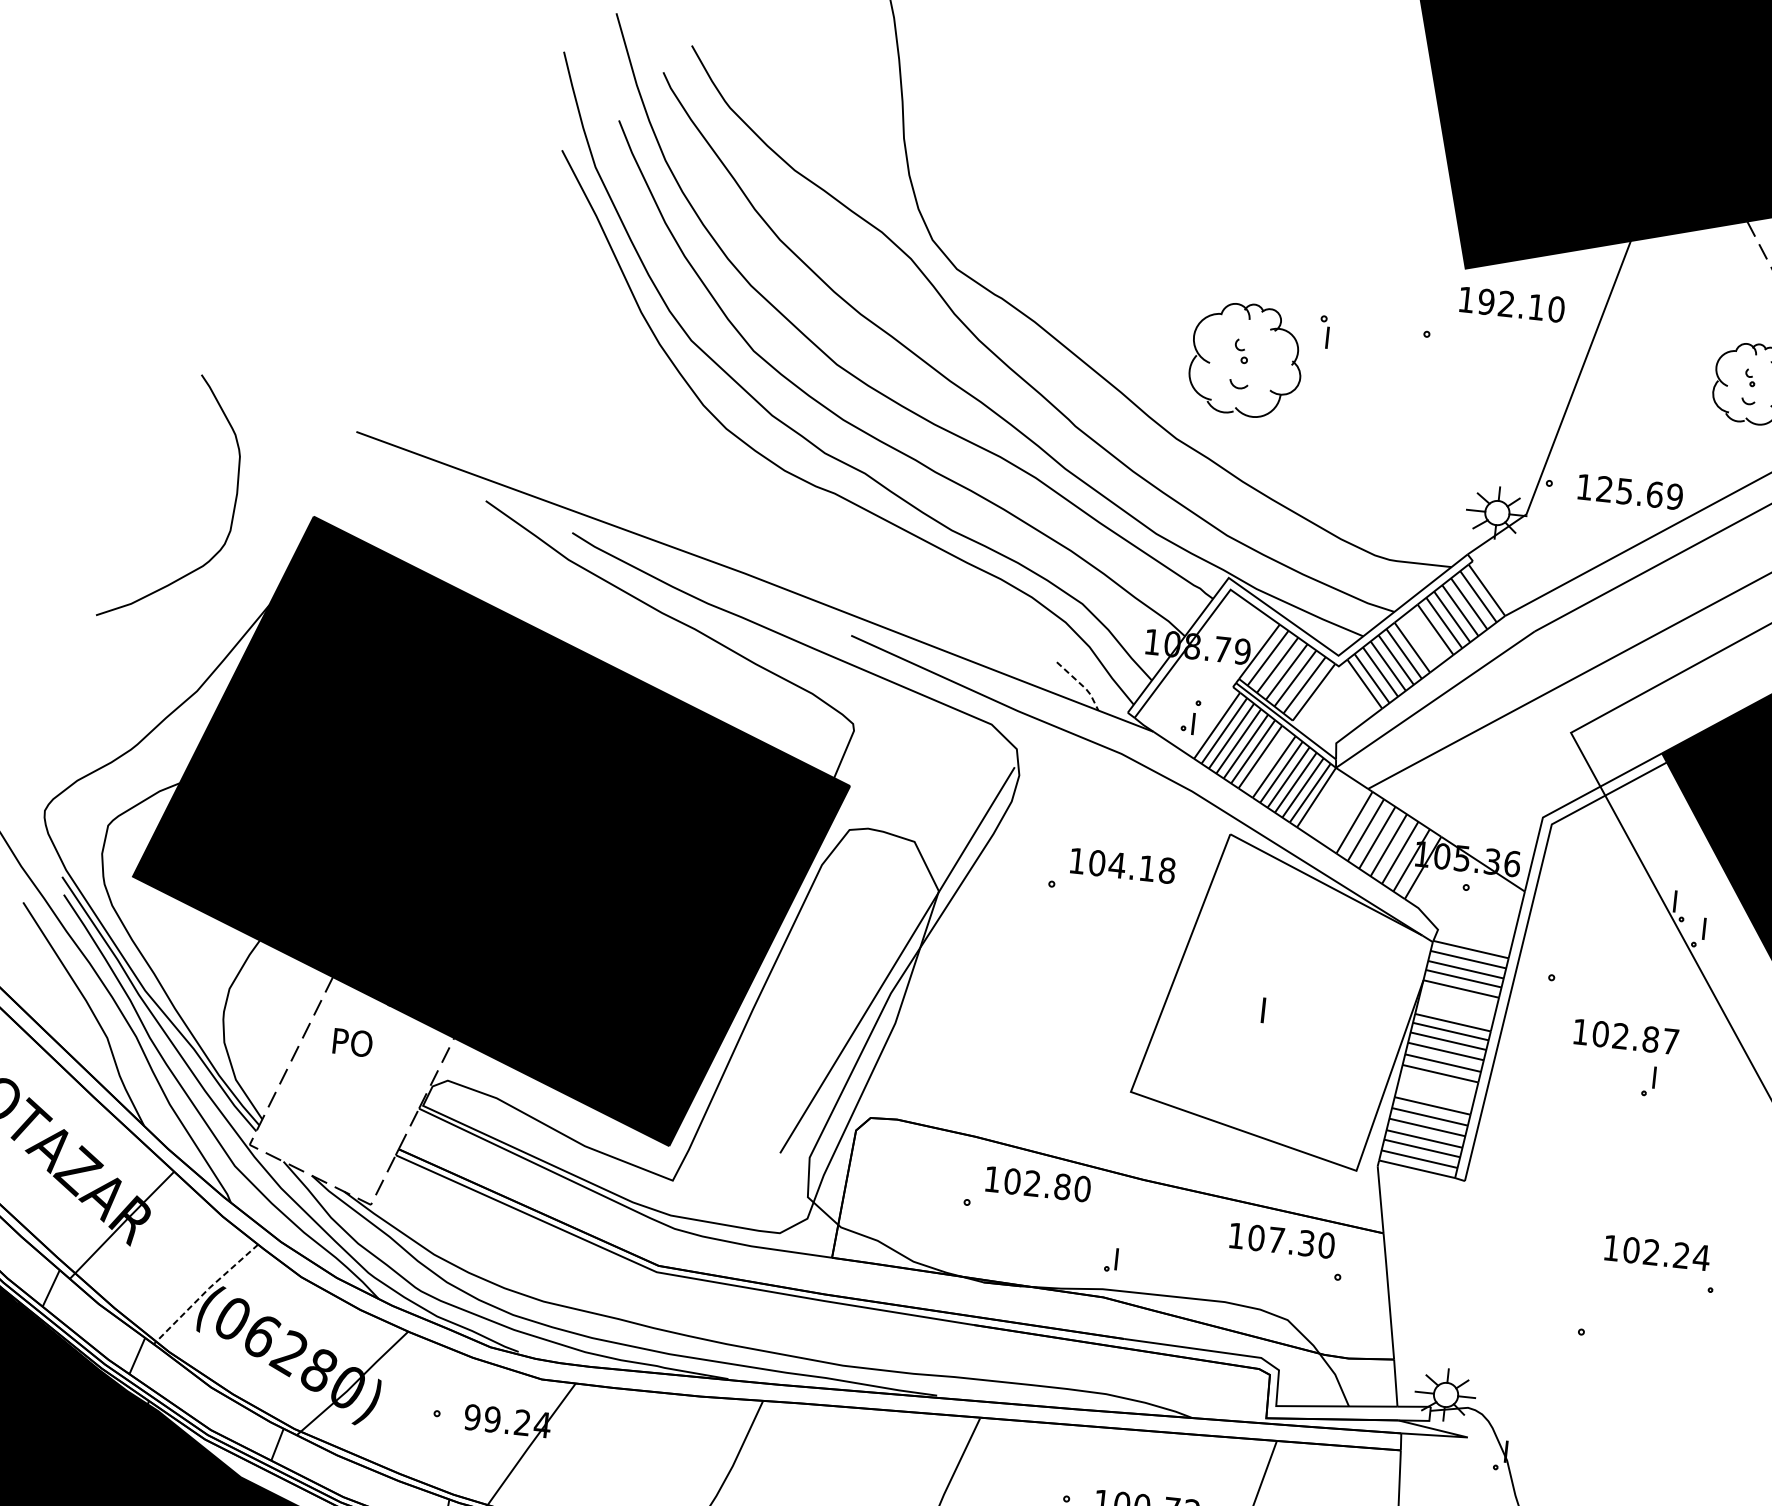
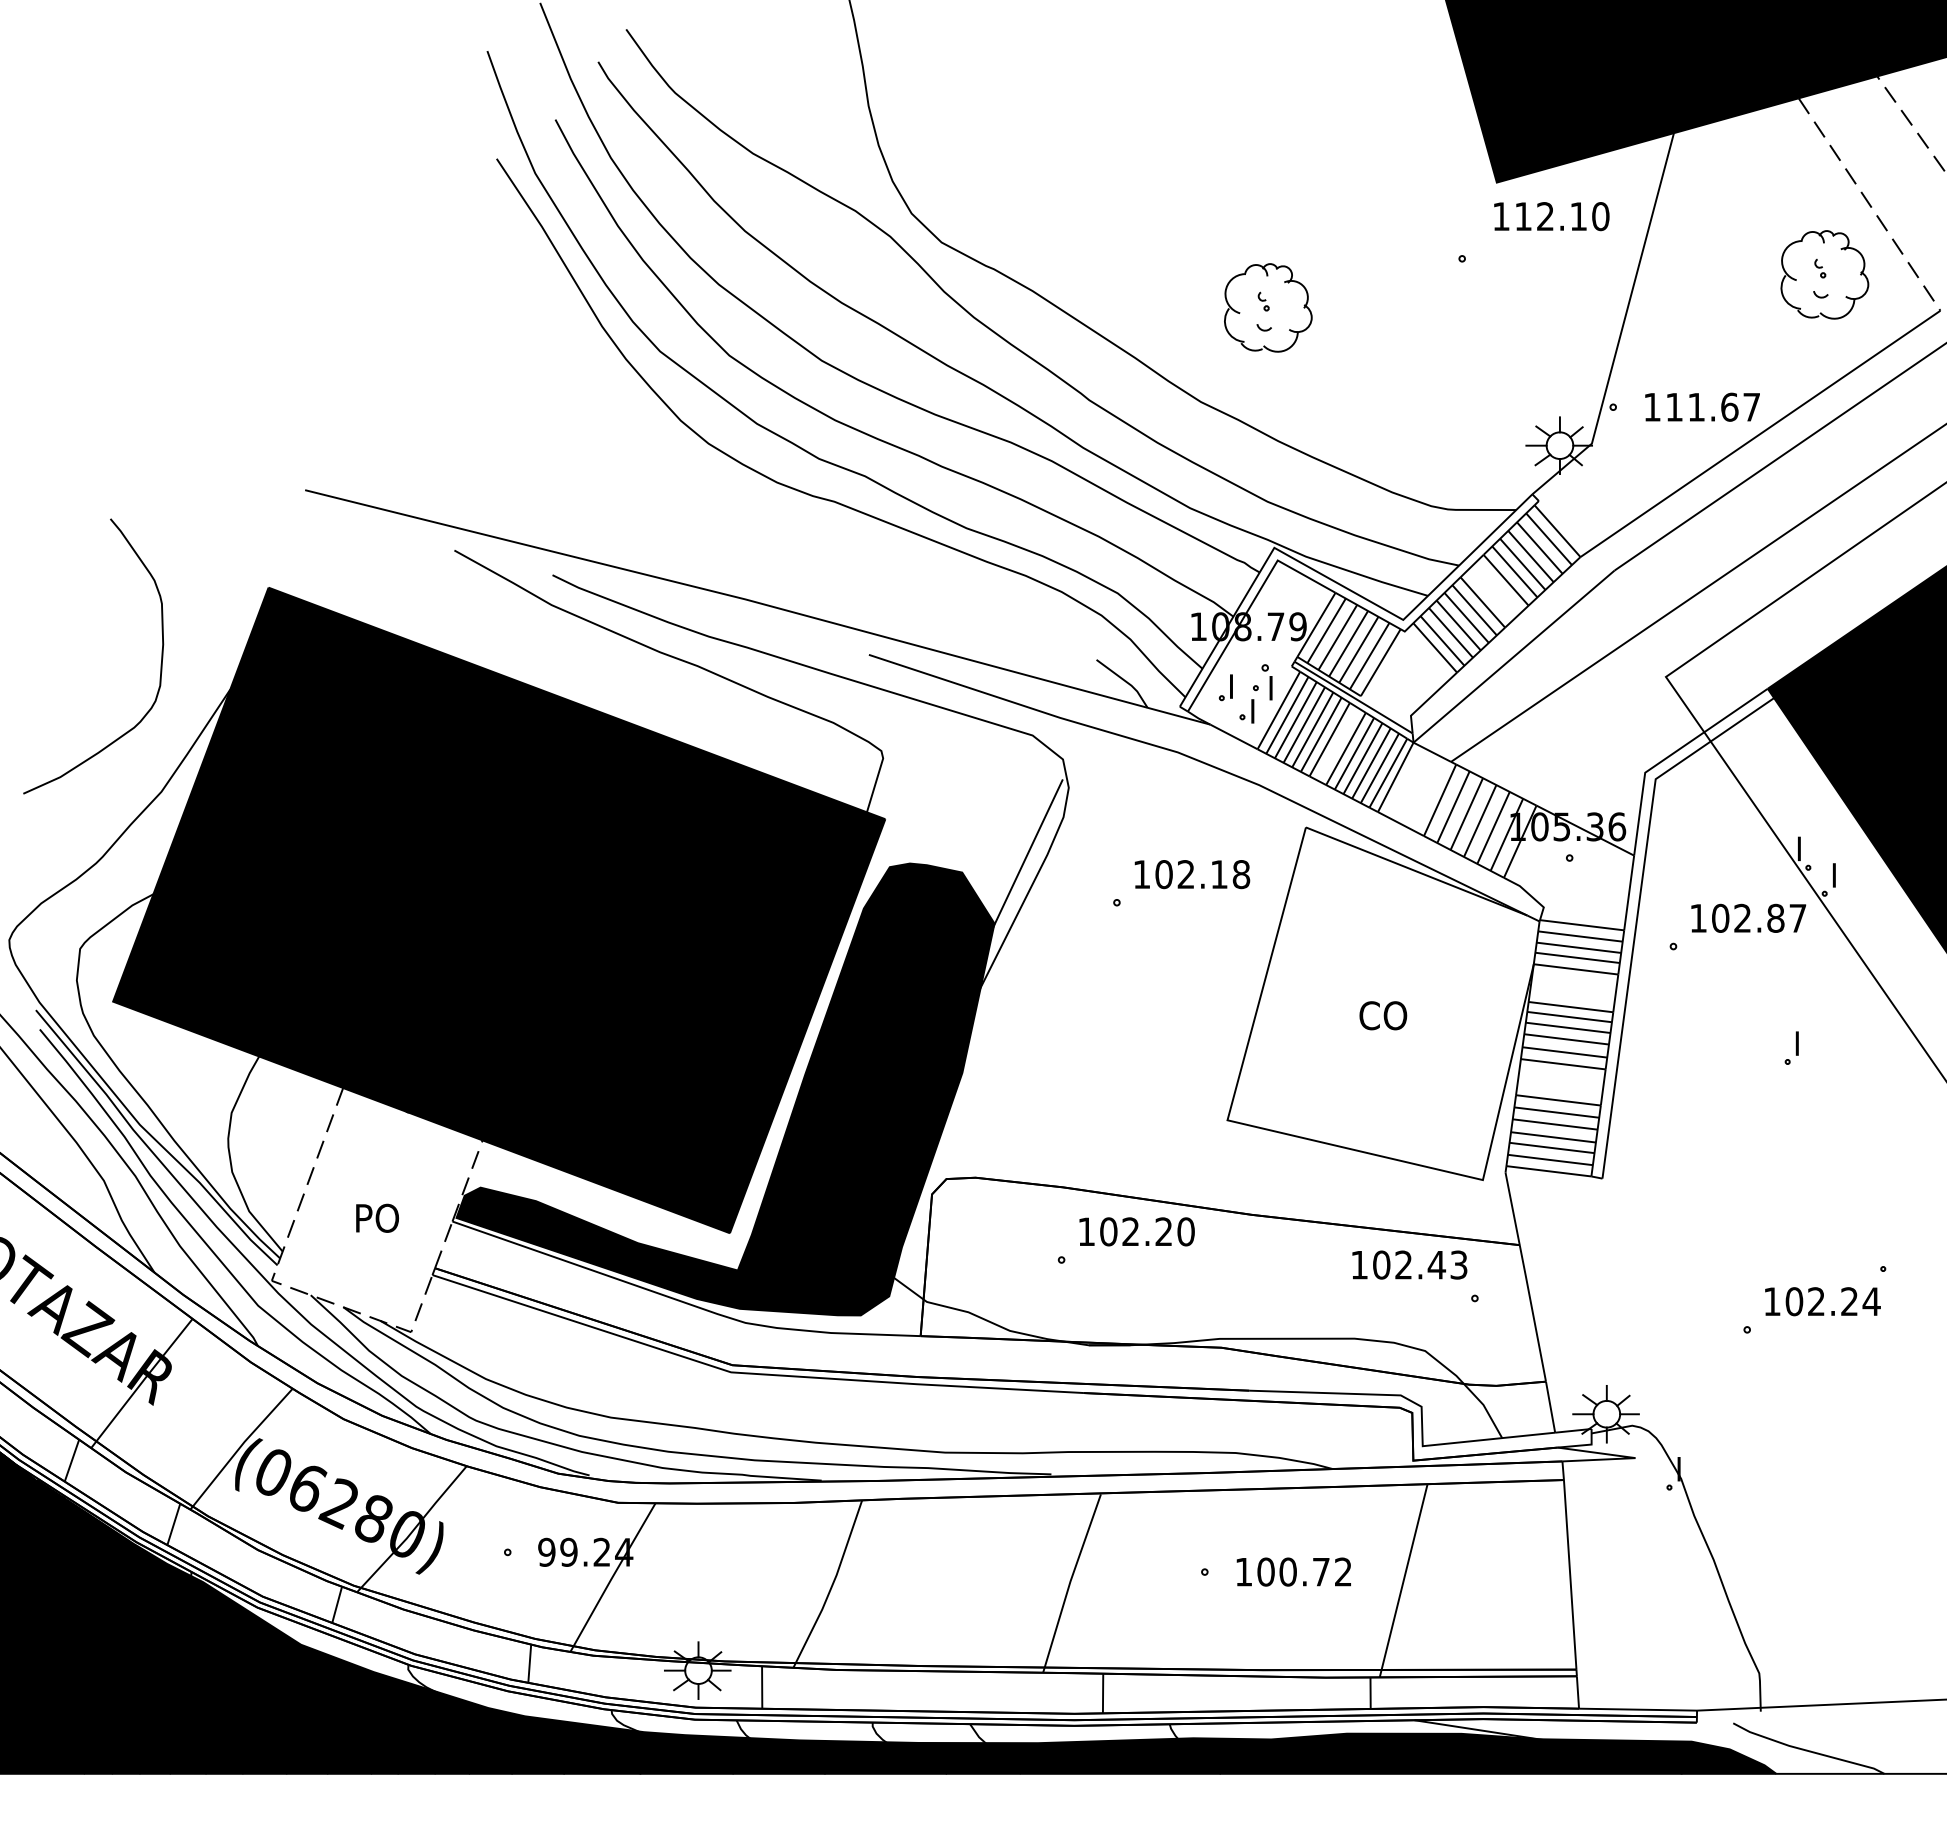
text: (1486, 301) -> (1523, 216), 192.10 -> 112.10
part: (1323, 332) -> (1266, 682), moved
part: (1246, 359) -> (1268, 307), size x0.71
text: (1640, 492) -> (1713, 406), 125.69 -> 111.67
curve: (232, 511) -> (160, 664), moved
line: (1081, 685) -> (1126, 682), dashed -> solid
text: (1117, 865) -> (1186, 874), 104.18 -> 102.18
text: (1282, 1012) -> (1383, 1015), I -> CO
fill: (679, 1015) -> (725, 1089), added
text: (1626, 1036) -> (1748, 917), moved
text: (352, 1041) -> (377, 1217), moved
text: (1062, 1186) -> (1163, 1231), 102.80 -> 102.20
text: (1301, 1242) -> (1431, 1264), 107.30 -> 102.43
text: (1657, 1252) -> (1822, 1301), moved
part: (1111, 1259) -> (1225, 687), moved
line: (205, 1292) -> (240, 1447), dashed -> solid

